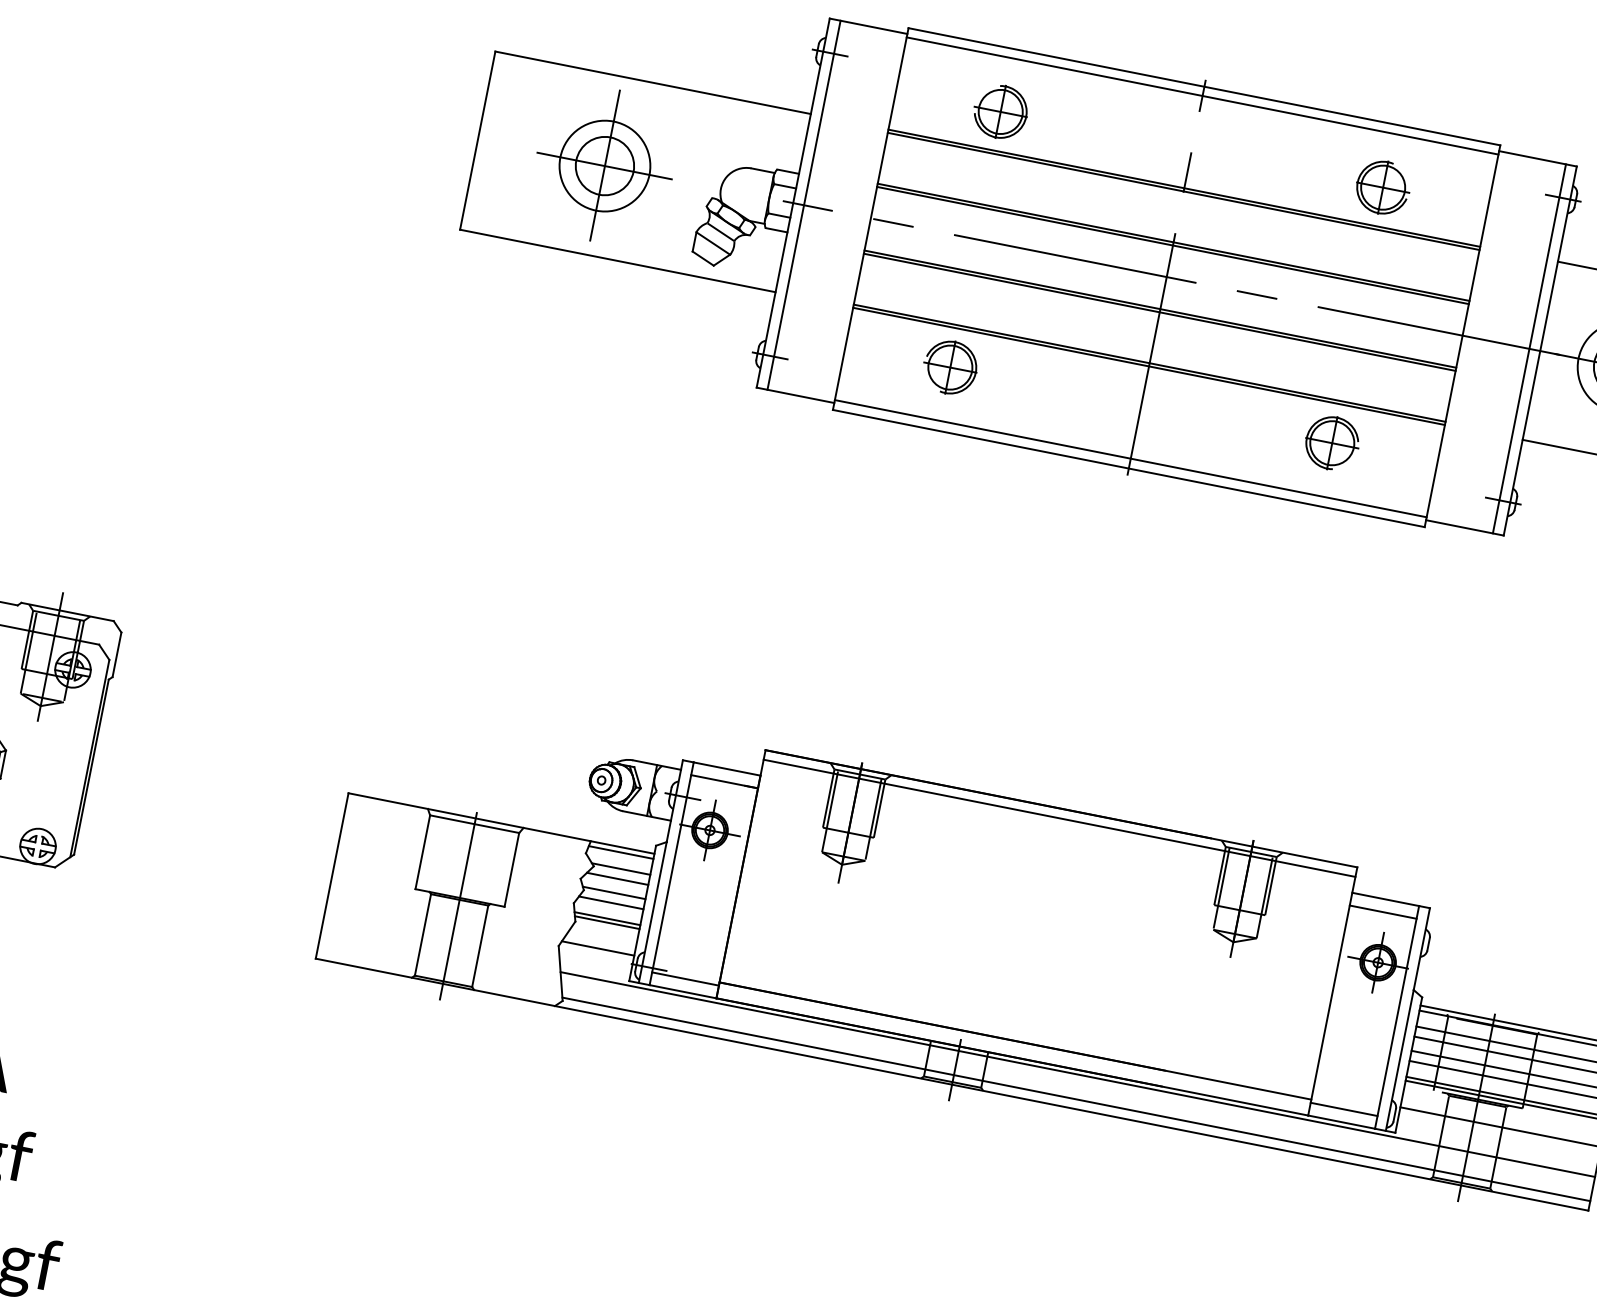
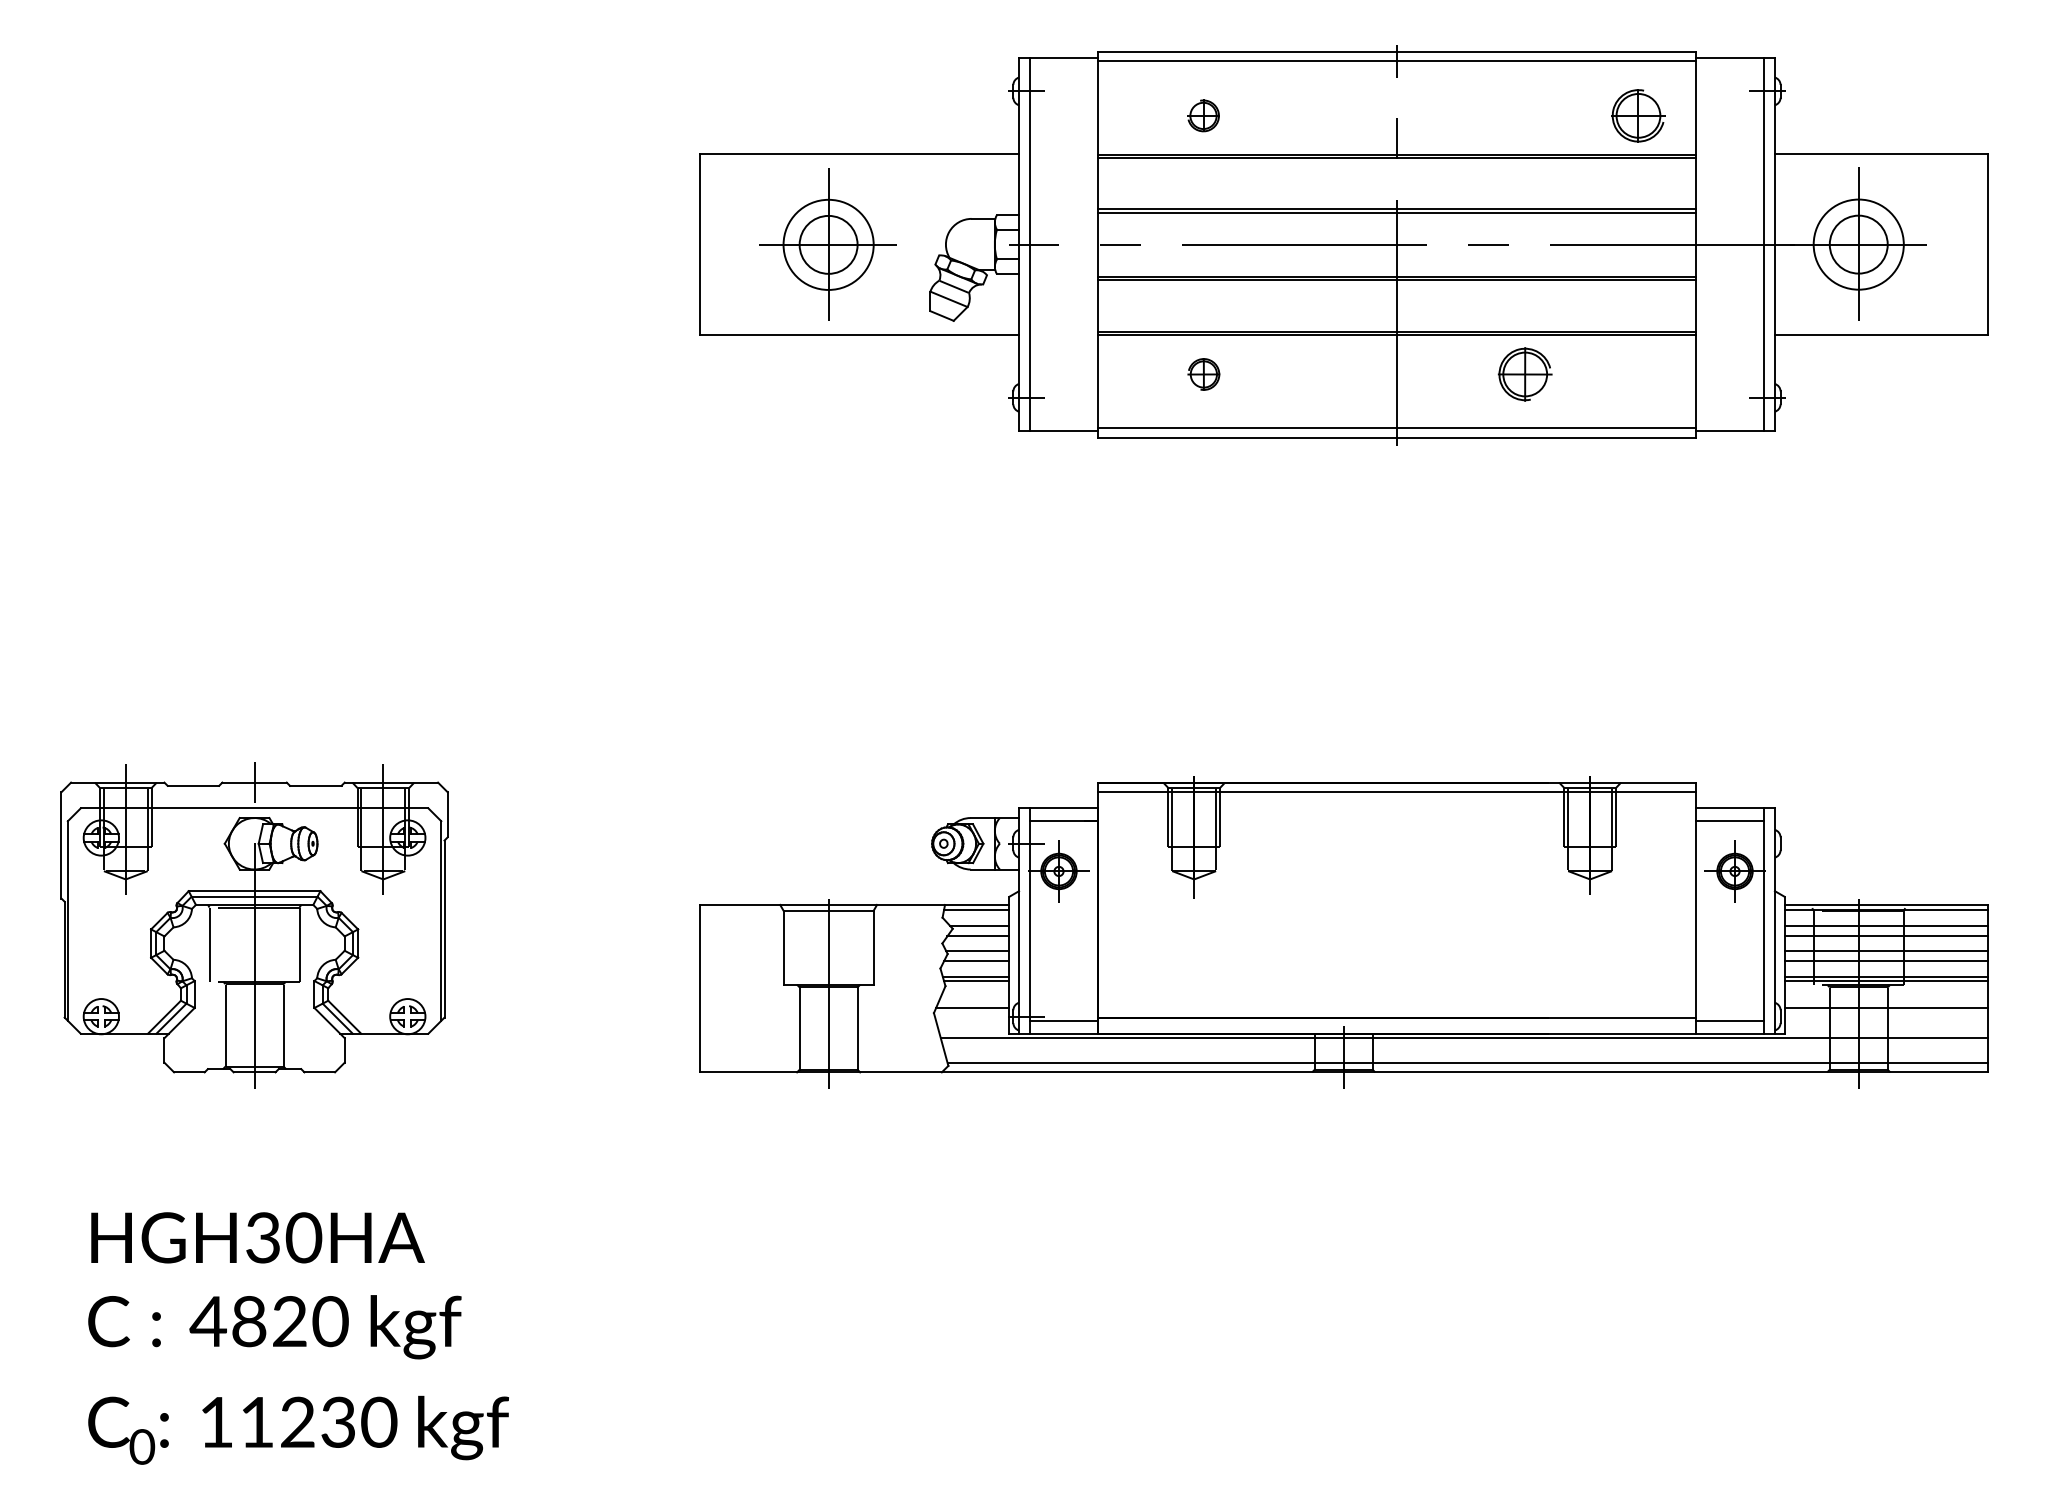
part: (1000, 111) -> (1203, 115), size x0.6
part: (1383, 187) -> (1638, 115), moved
part: (950, 367) -> (1203, 374), size x0.6
part: (1331, 443) -> (1524, 374), moved

